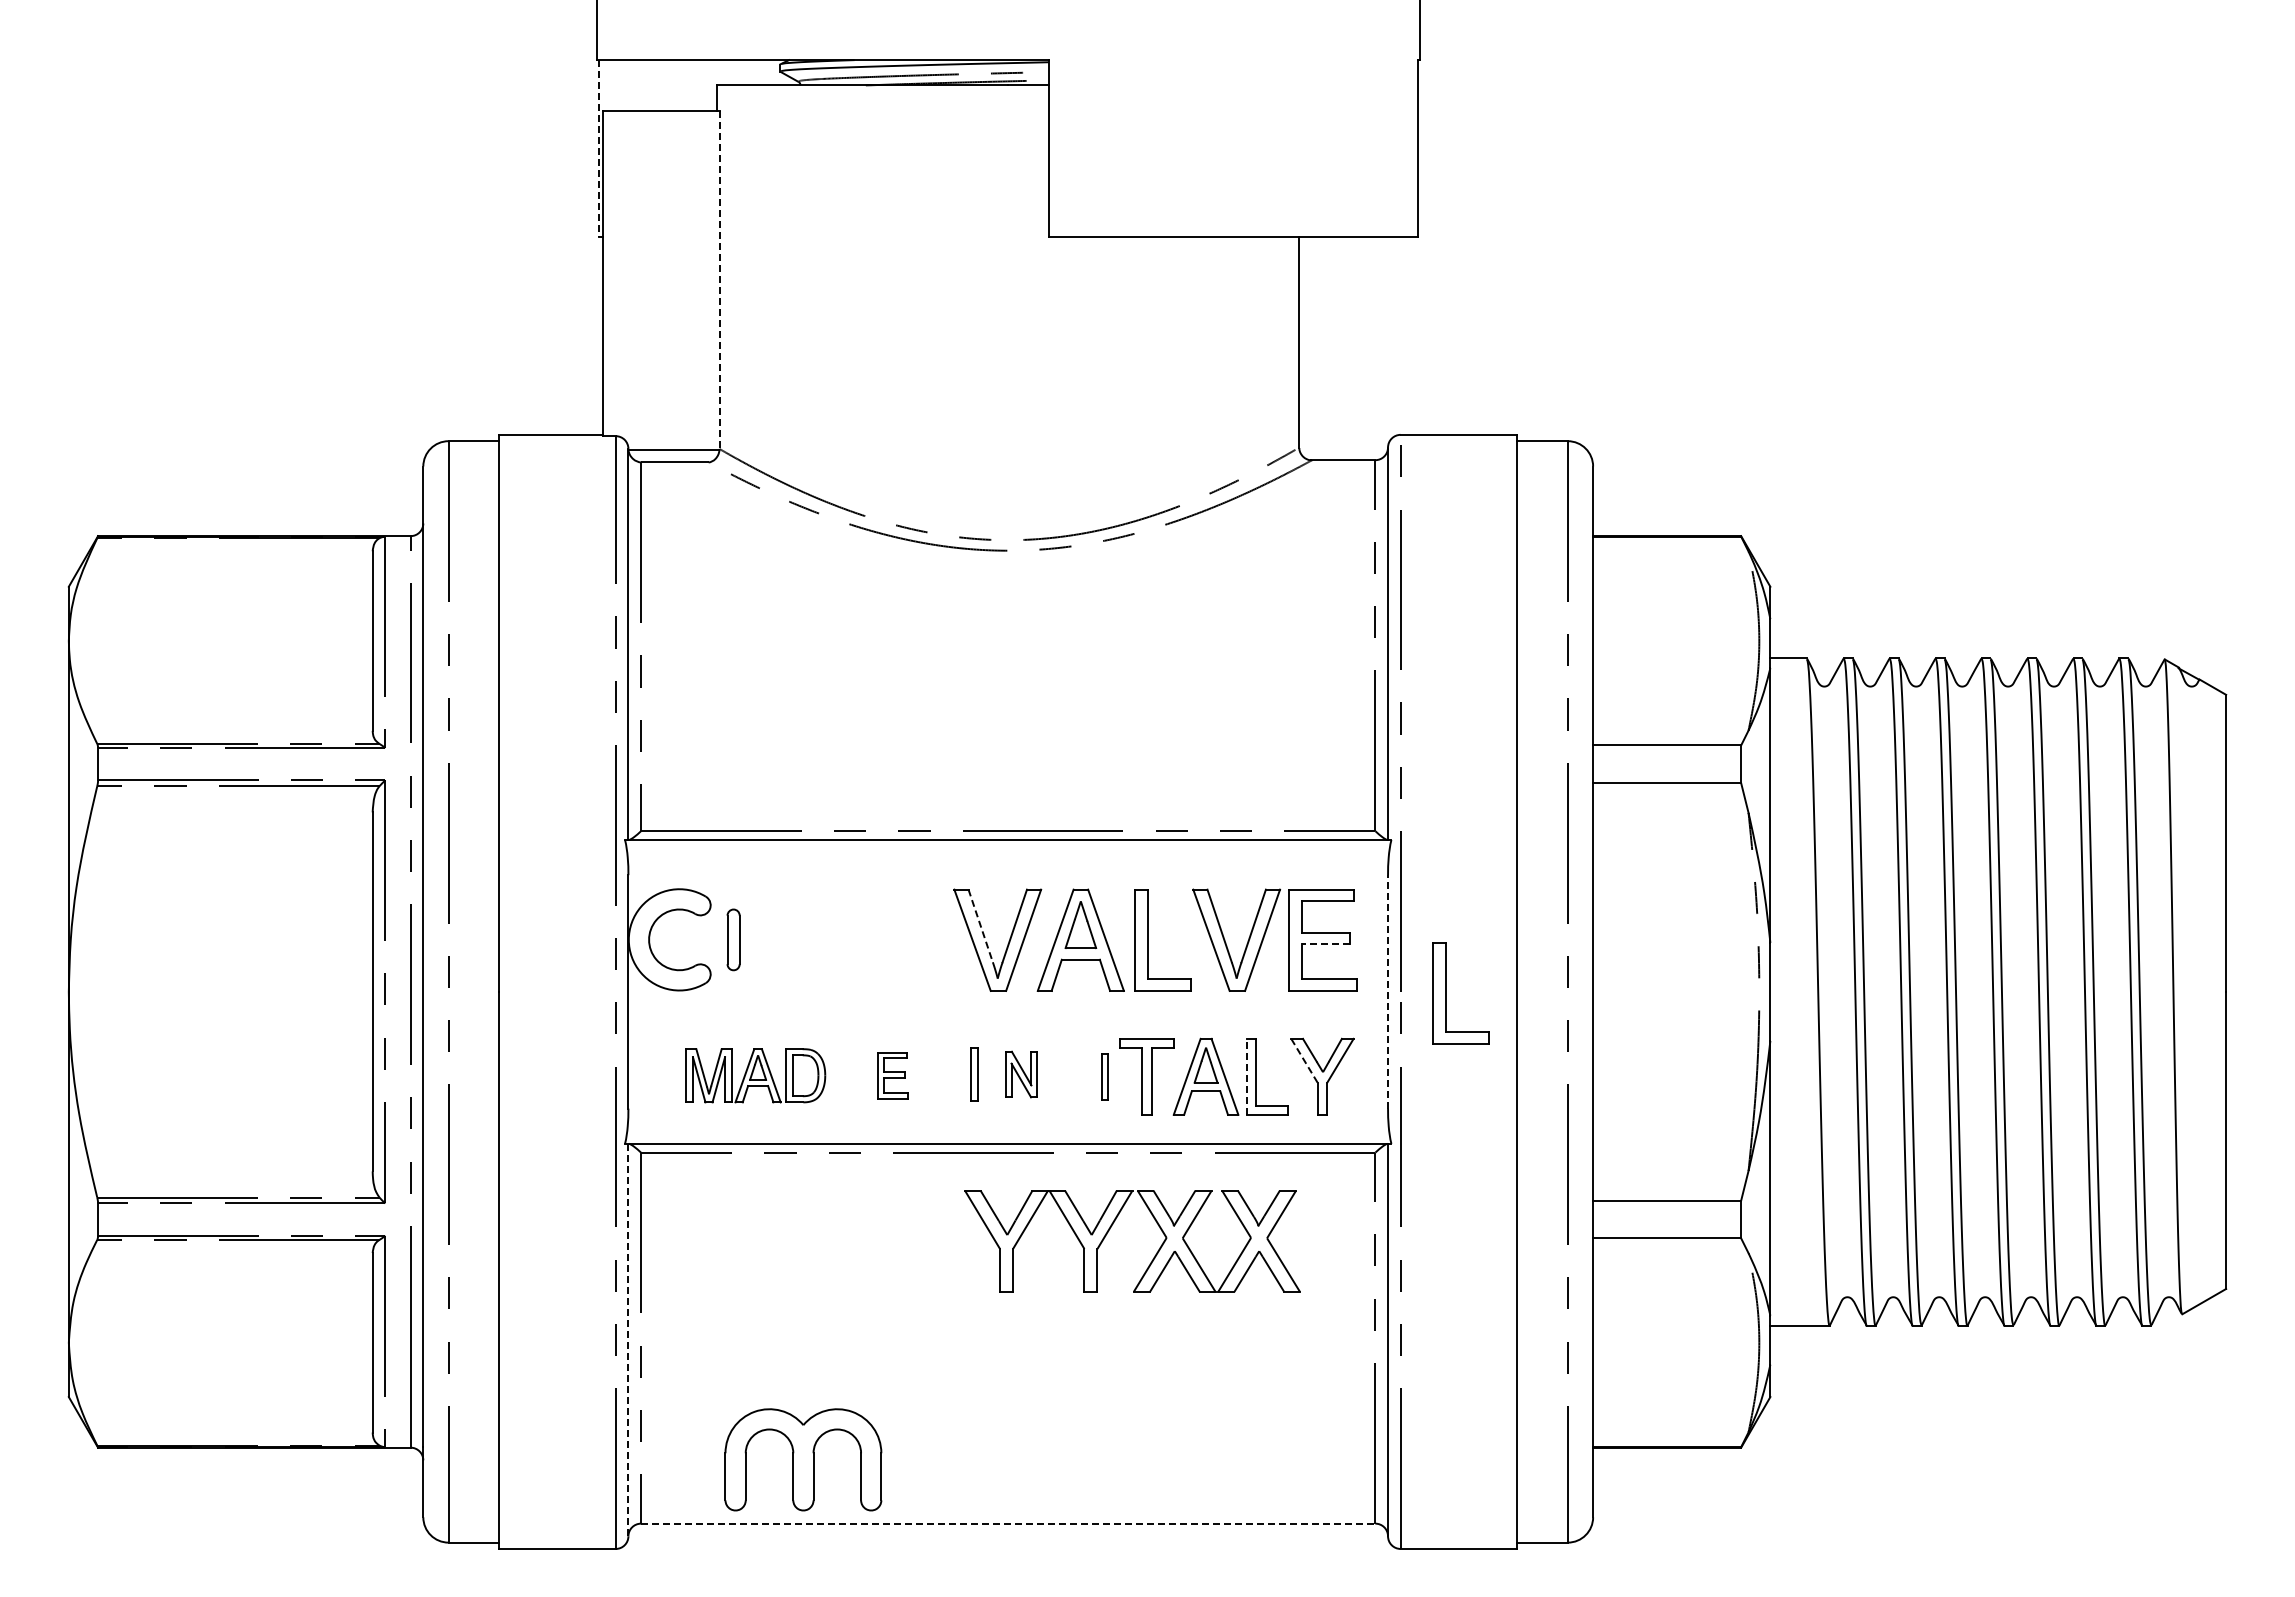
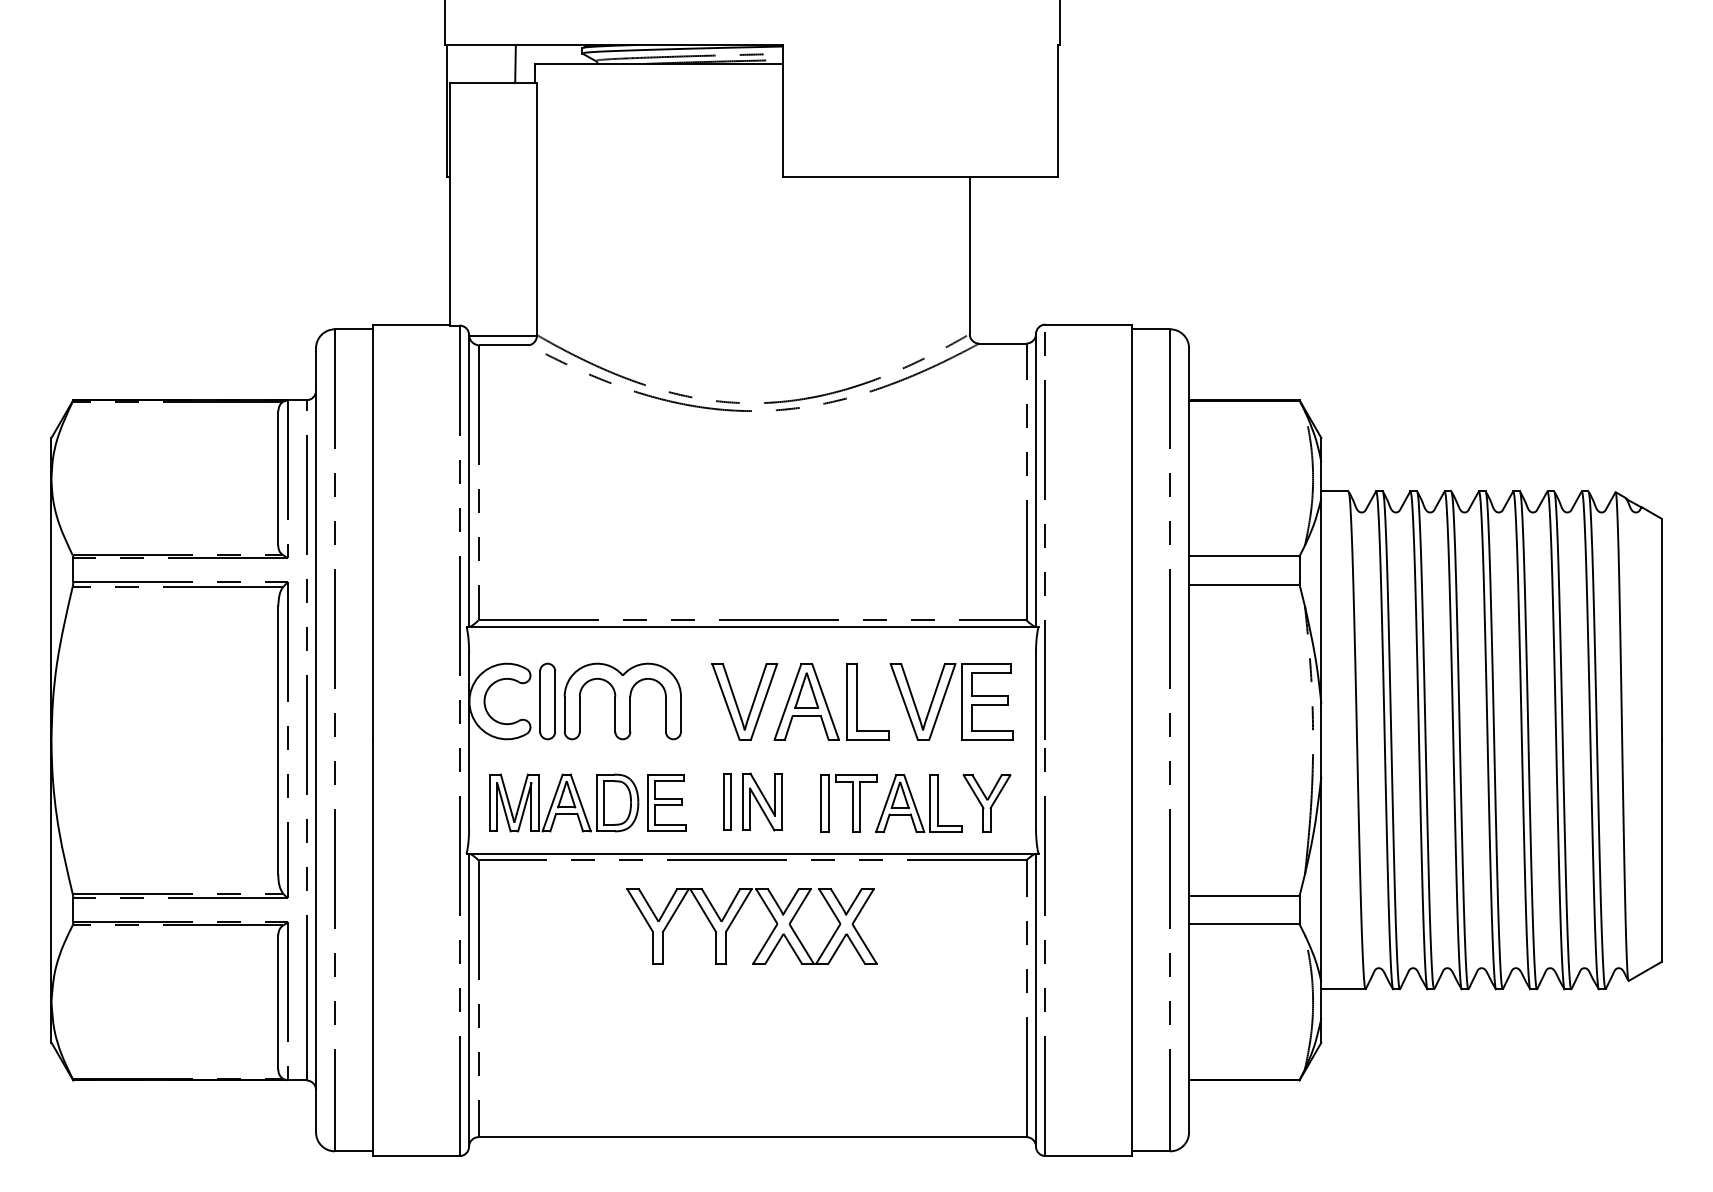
line: (690, 85) -> (515, 63), added
line: (598, 148) -> (446, 110), dashed -> solid
line: (719, 280) -> (537, 209), dashed -> solid
line: (980, 926) -> (731, 691), dashed -> solid
part: (733, 939) -> (547, 701), size x1.67
line: (1325, 944) -> (989, 704), dashed -> solid
line: (1388, 991) -> (1036, 740), dashed -> solid
part: (1446, 993) -> (1079, 741), removed
line: (1304, 1060) -> (973, 791), dashed -> solid
part: (974, 1074) -> (727, 801), size x1.43
part: (1021, 1074) -> (762, 801), size x1.67
part: (755, 1075) -> (563, 802), size x1.43
part: (892, 1075) -> (666, 802), size x1.67
part: (1104, 1076) -> (824, 803), size x1.67
line: (1246, 1076) -> (930, 803), dashed -> solid
part: (1112, 1226) -> (737, 915), moved
line: (628, 1339) -> (469, 999), dashed -> solid
part: (803, 1459) -> (622, 701), moved
line: (1008, 1523) -> (752, 1137), dashed -> solid

